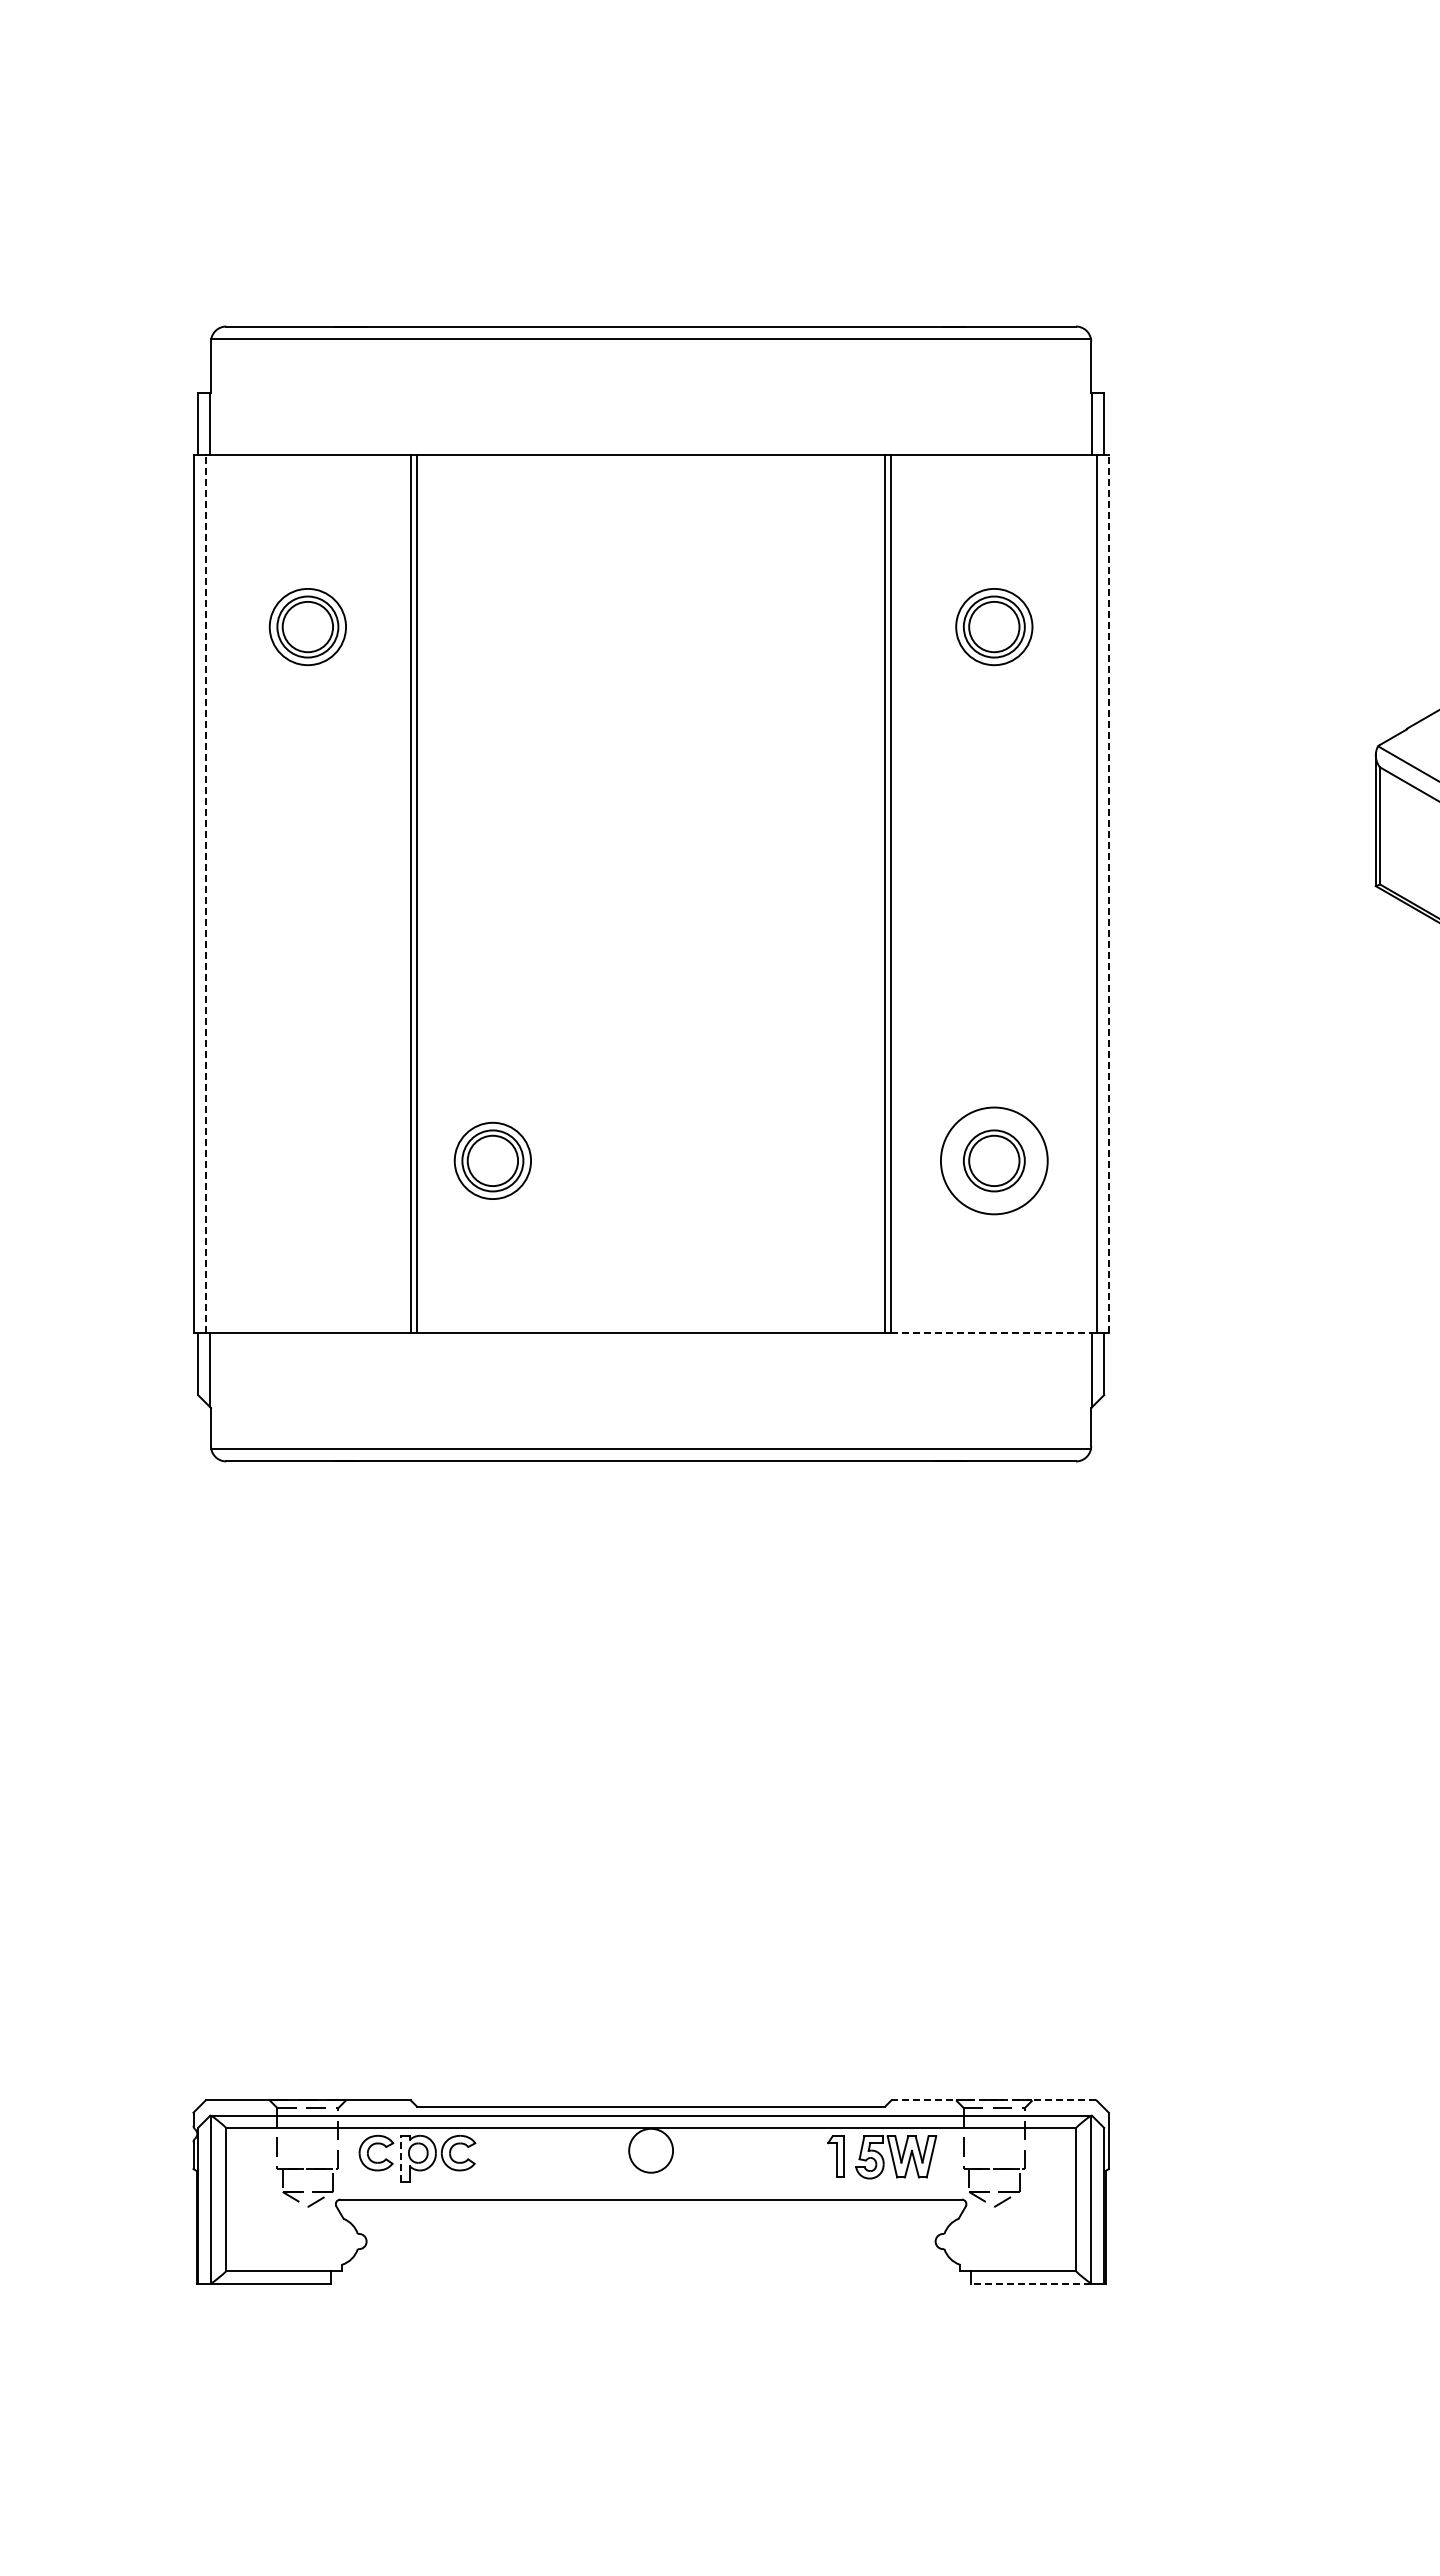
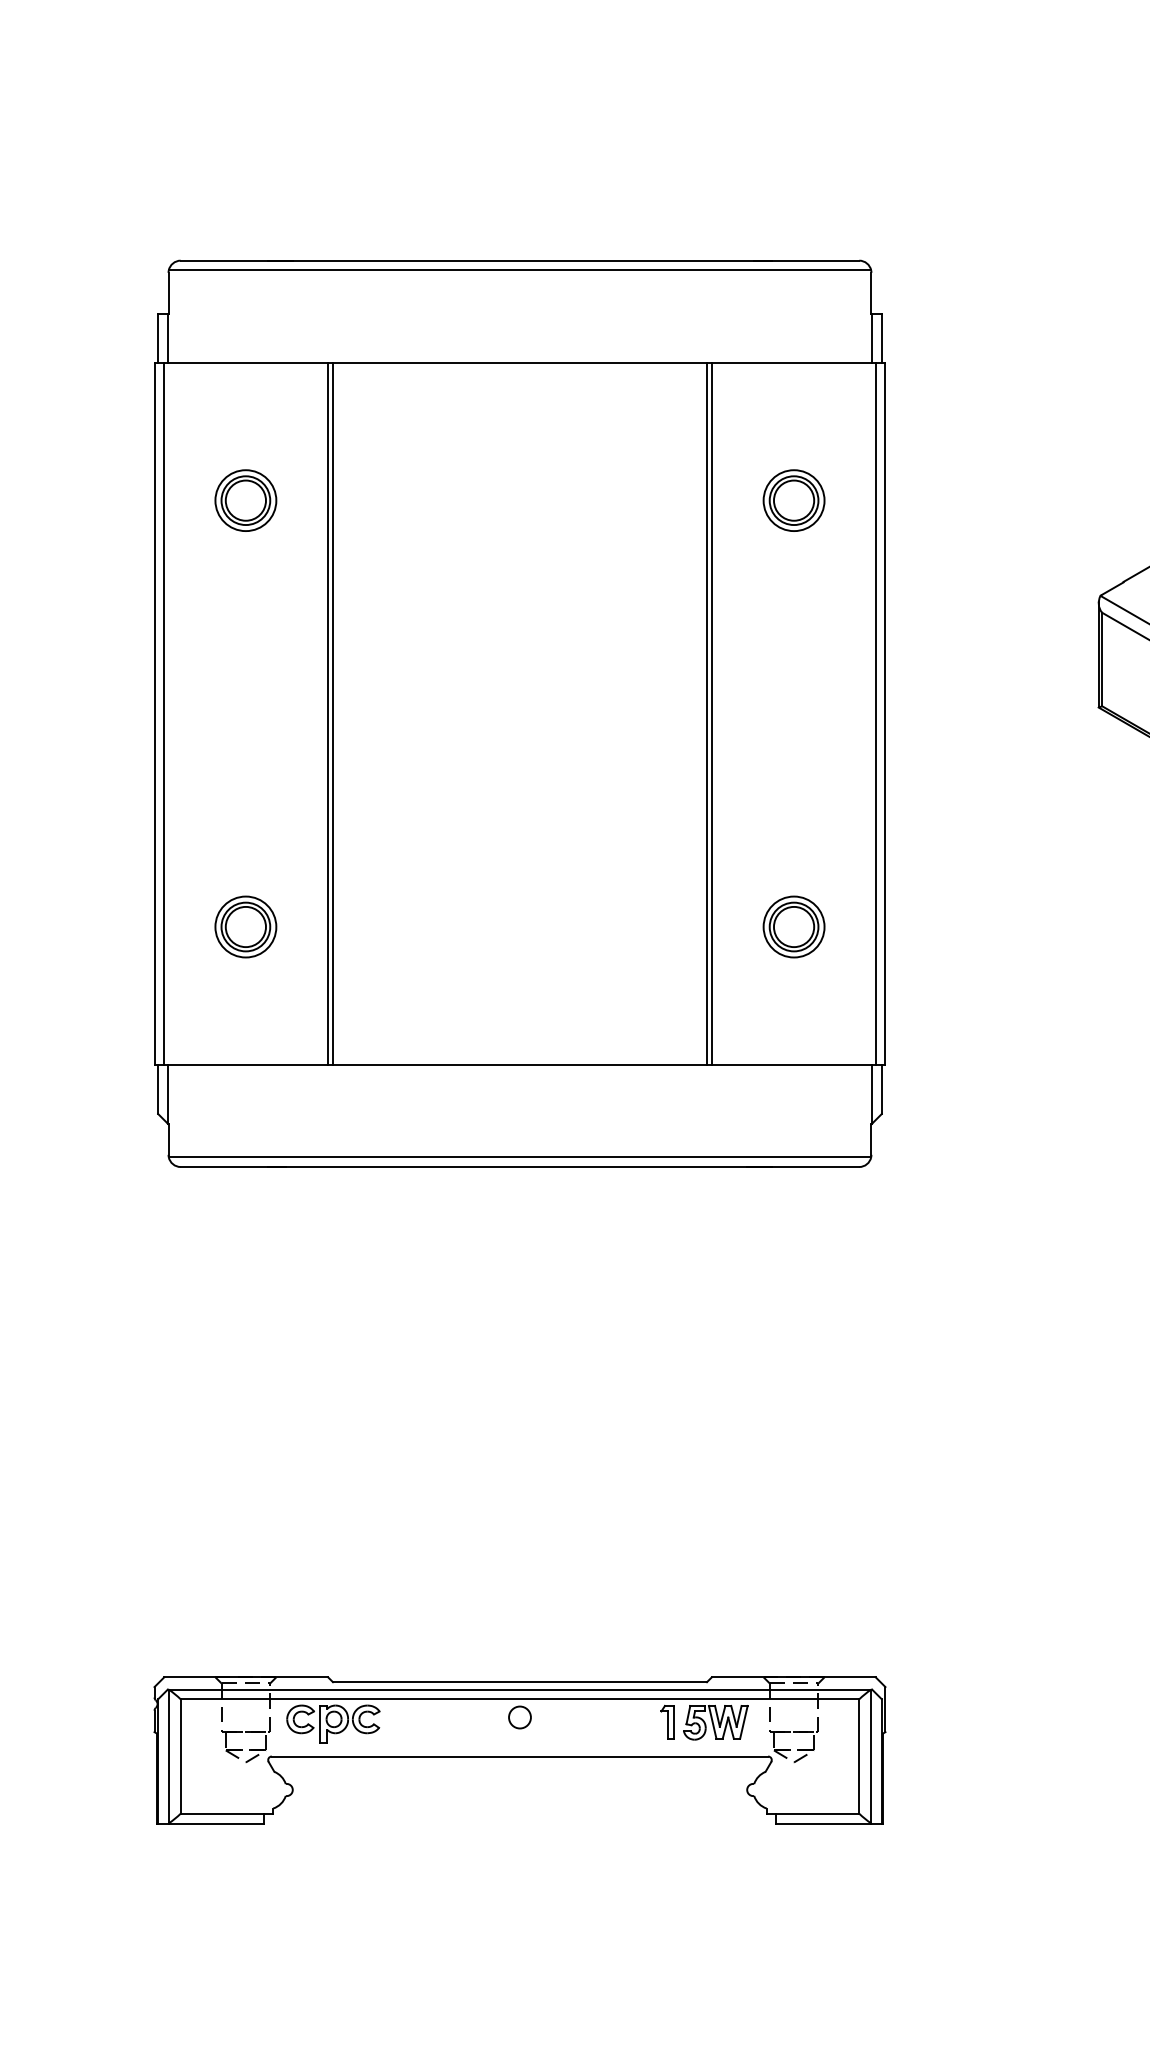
line: (205, 893) -> (164, 713), dashed -> solid
line: (1108, 893) -> (885, 713), dashed -> solid
part: (492, 1160) -> (245, 926), moved
circle: (994, 1160) -> (794, 926), size x0.71
line: (993, 1333) -> (793, 1064), dashed -> solid
line: (993, 2100) -> (793, 1677), dashed -> solid
circle: (650, 2150) -> (519, 1717), size x0.62
line: (401, 2159) -> (320, 1724), dashed -> solid
line: (1031, 2283) -> (823, 1823), dashed -> solid

